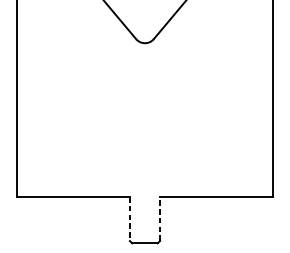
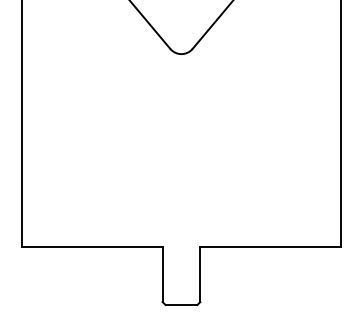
line: (129, 219) -> (162, 274), dashed -> solid
line: (160, 219) -> (200, 274), dashed -> solid

